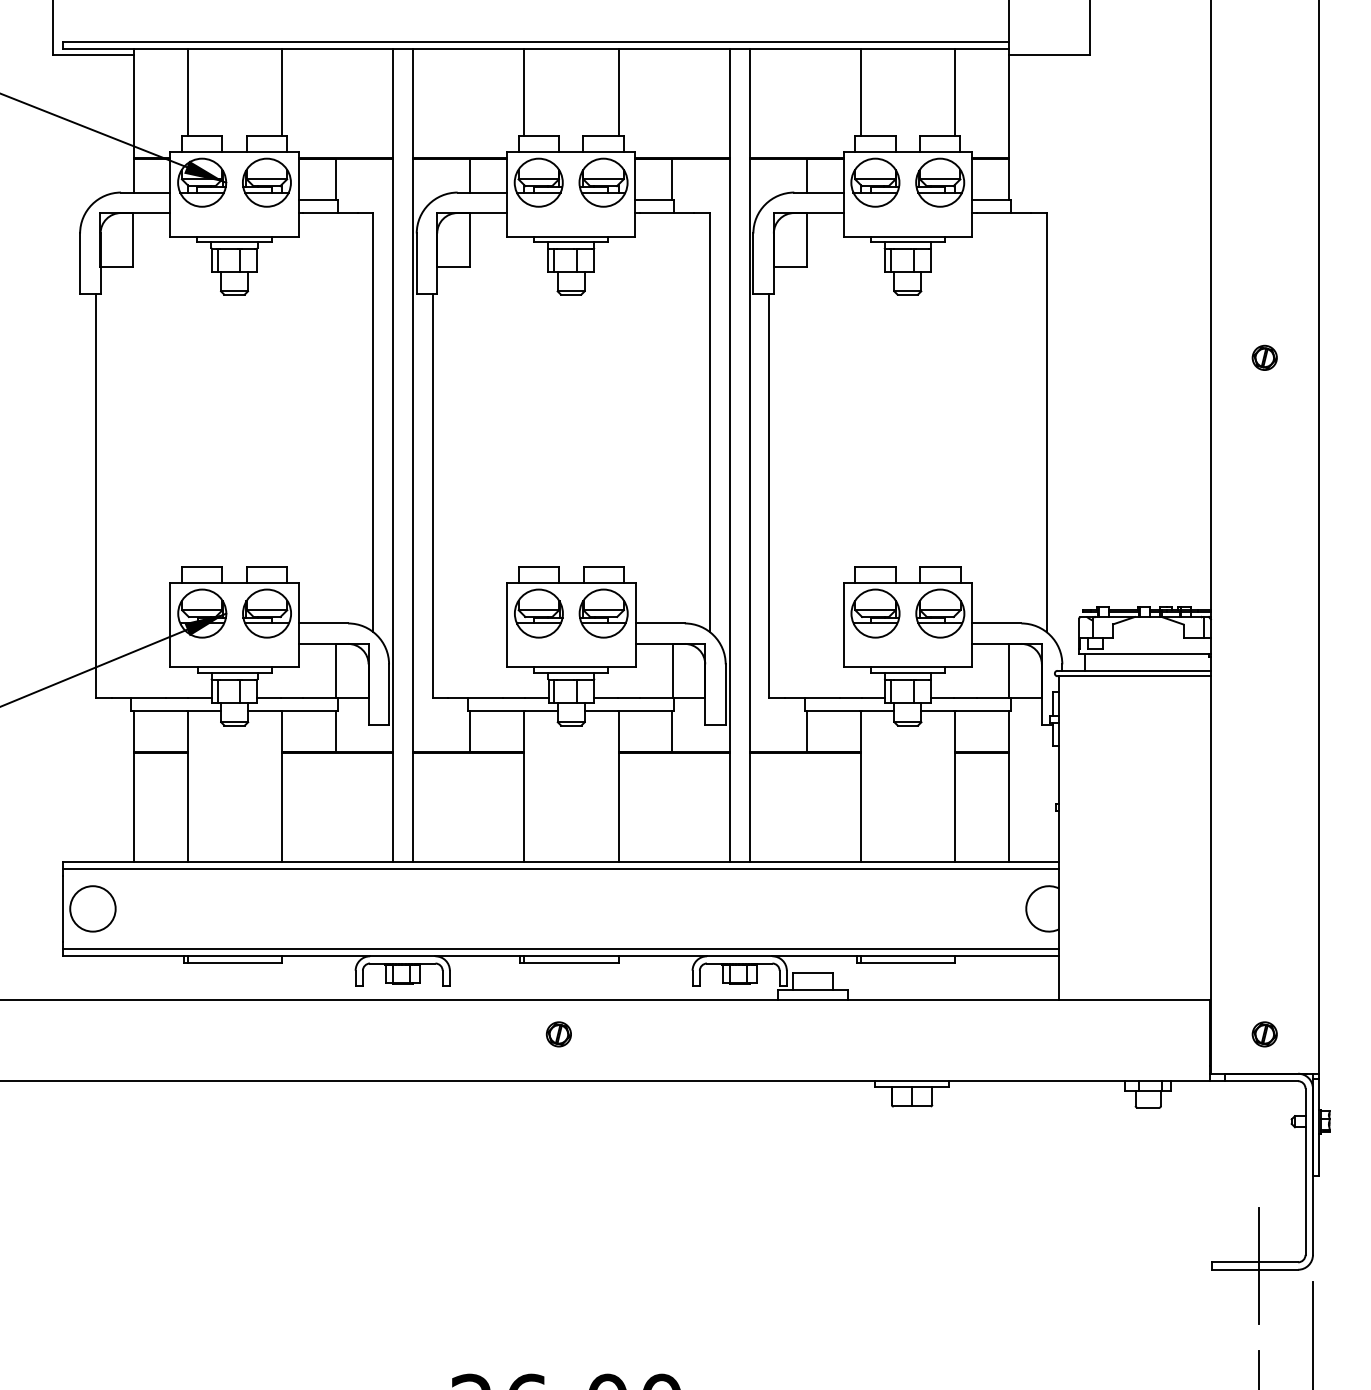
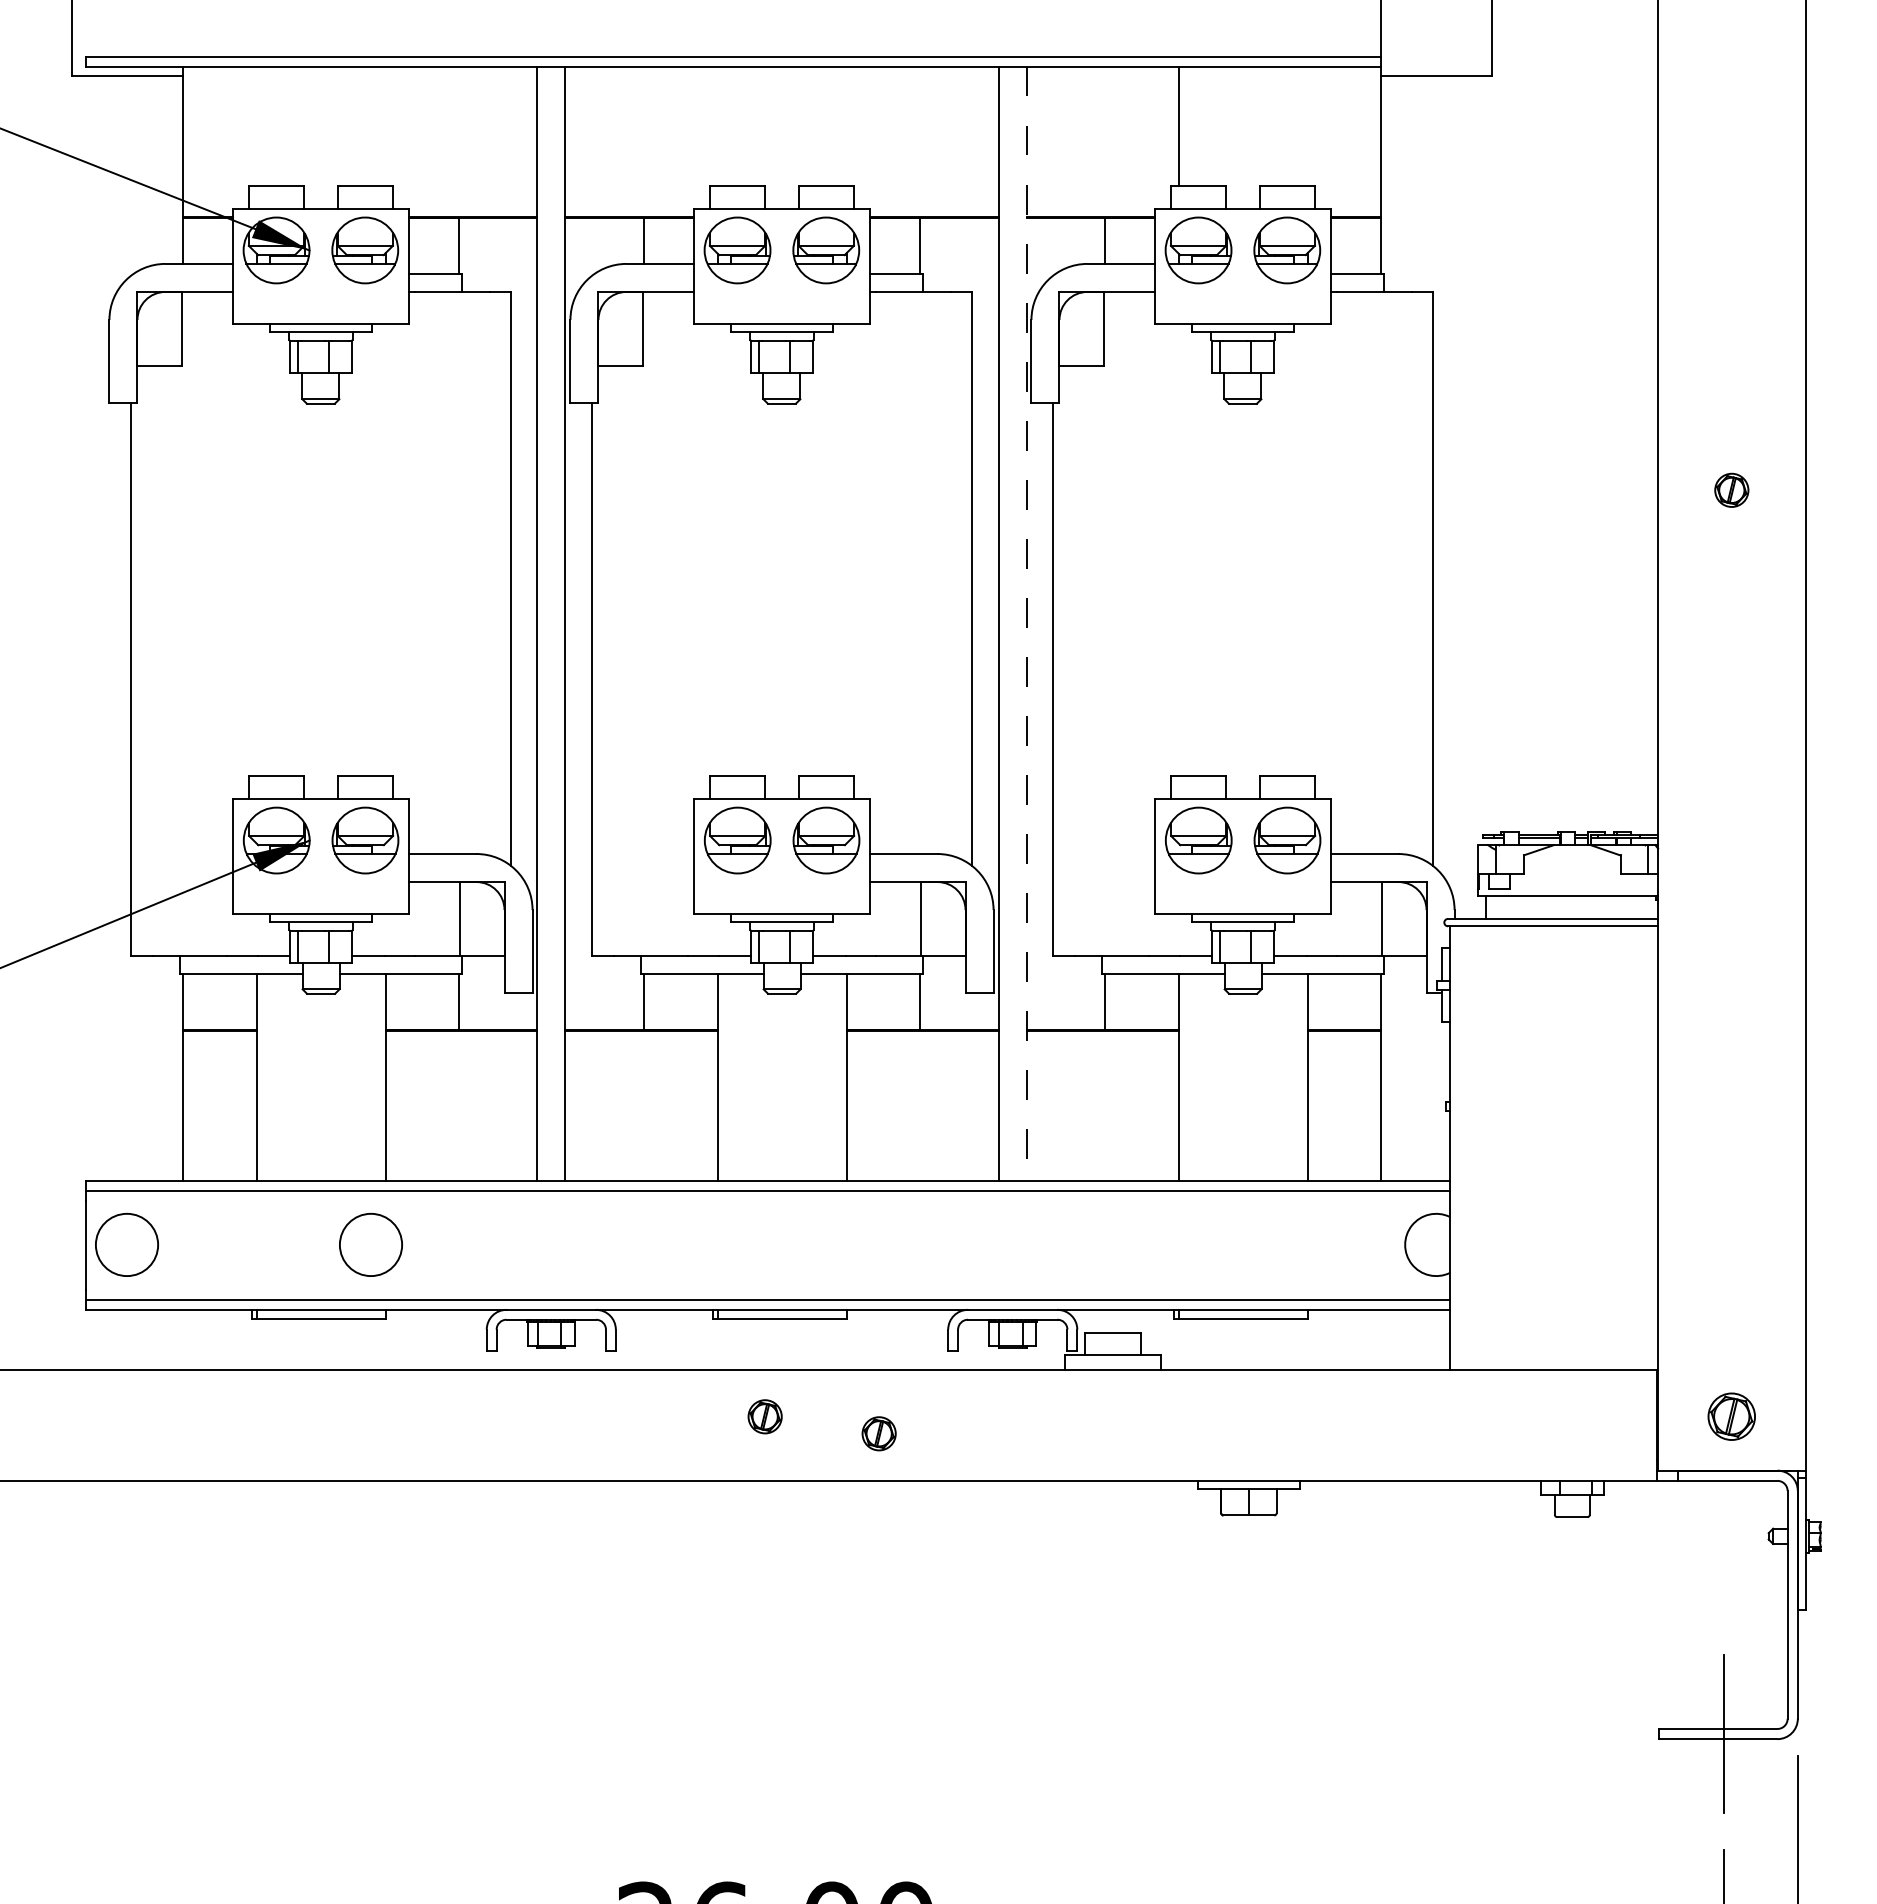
line: (187, 92) -> (256, 126), removed
line: (281, 92) -> (385, 126), removed
line: (524, 92) -> (717, 126), removed
line: (618, 92) -> (846, 126), removed
line: (954, 92) -> (1307, 126), removed
line: (749, 455) -> (1026, 623), solid -> dashed
circle: (270, 908) -> (370, 1244), added
part: (1264, 1034) -> (1731, 1416), size x1.4
part: (641, 1046) -> (878, 1433), added

